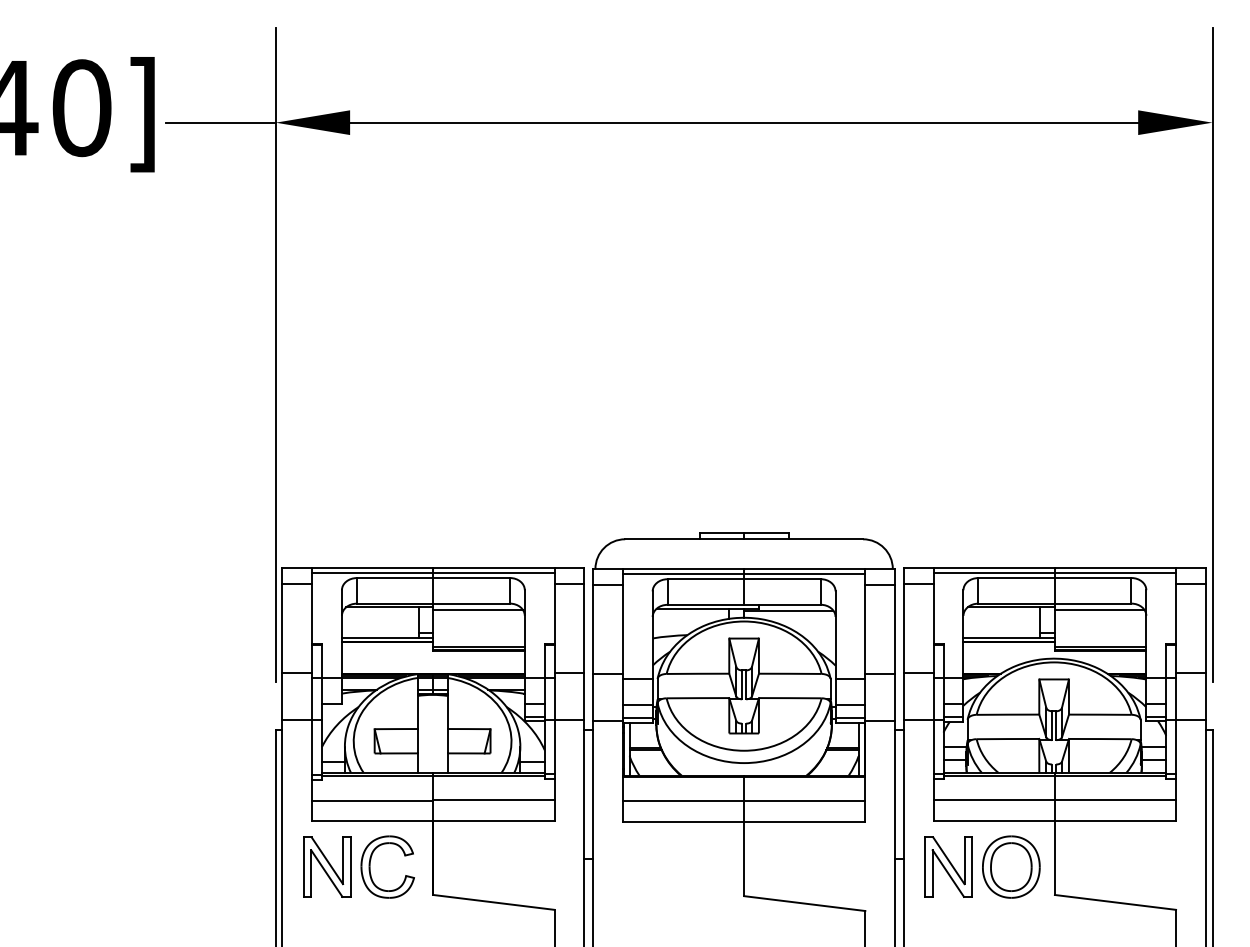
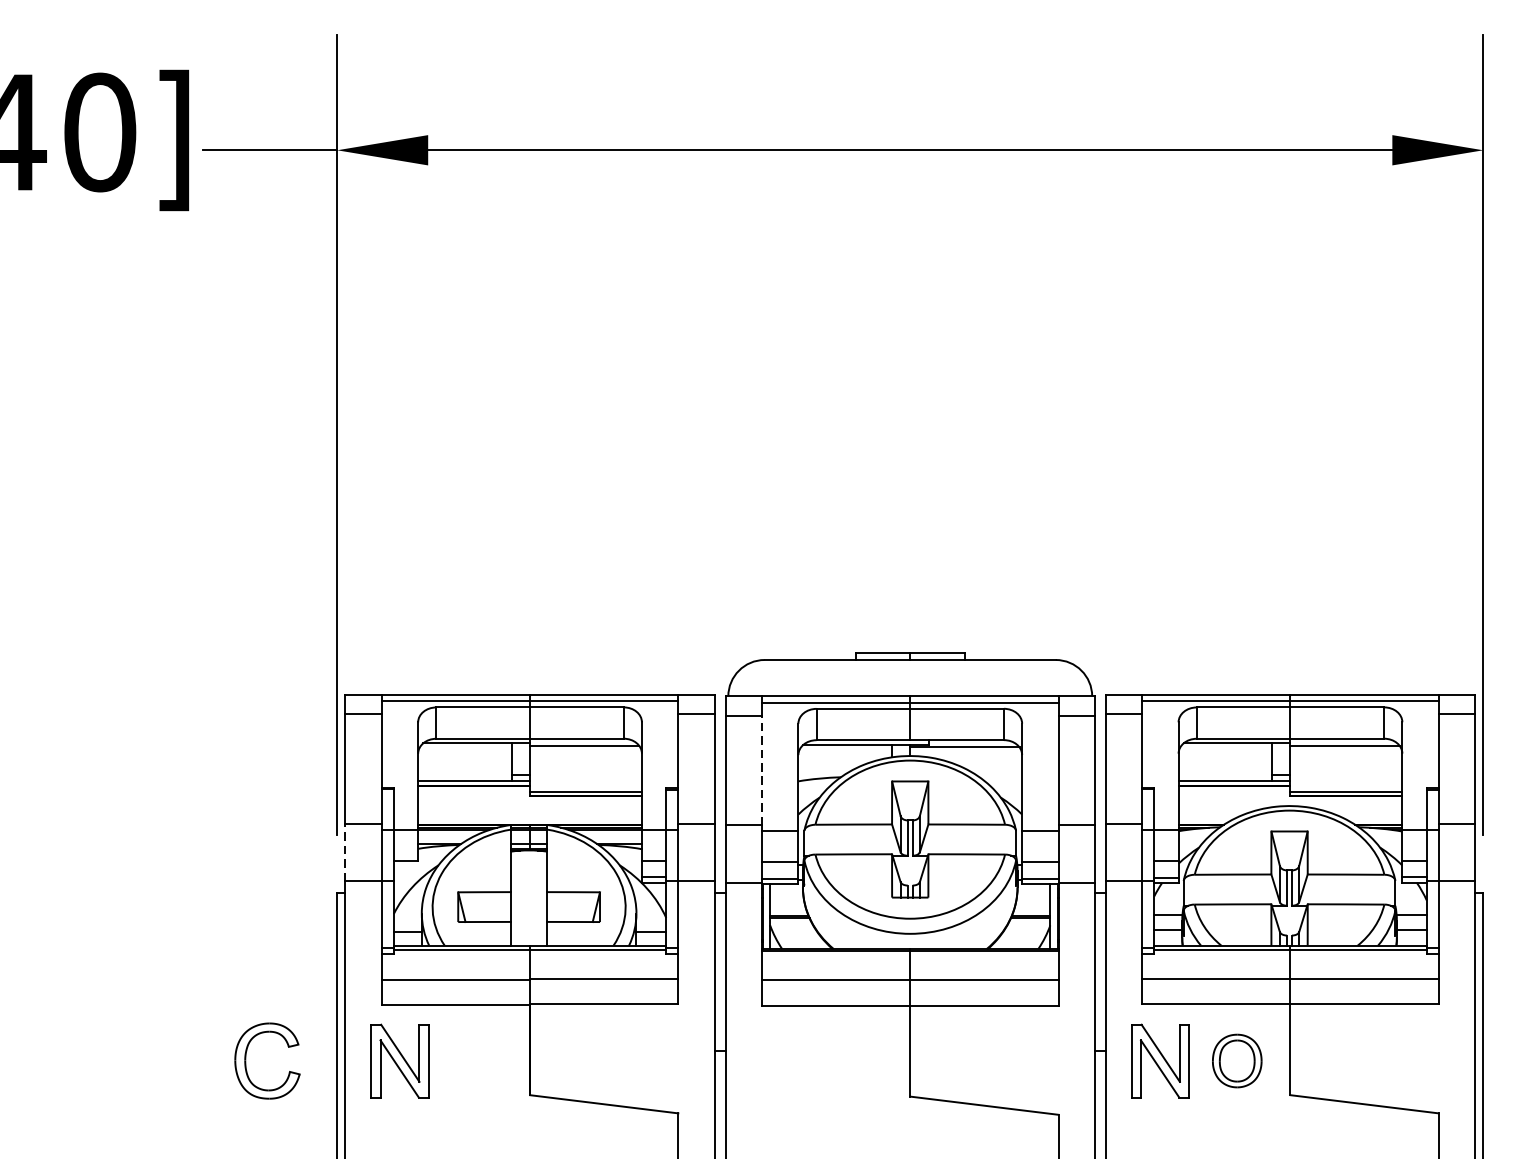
line: (622, 629) -> (761, 770), solid -> dashed
line: (282, 696) -> (345, 852), solid -> dashed
part: (370, 866) -> (246, 1060), moved
part: (1011, 866) -> (1237, 1060), size x0.7

